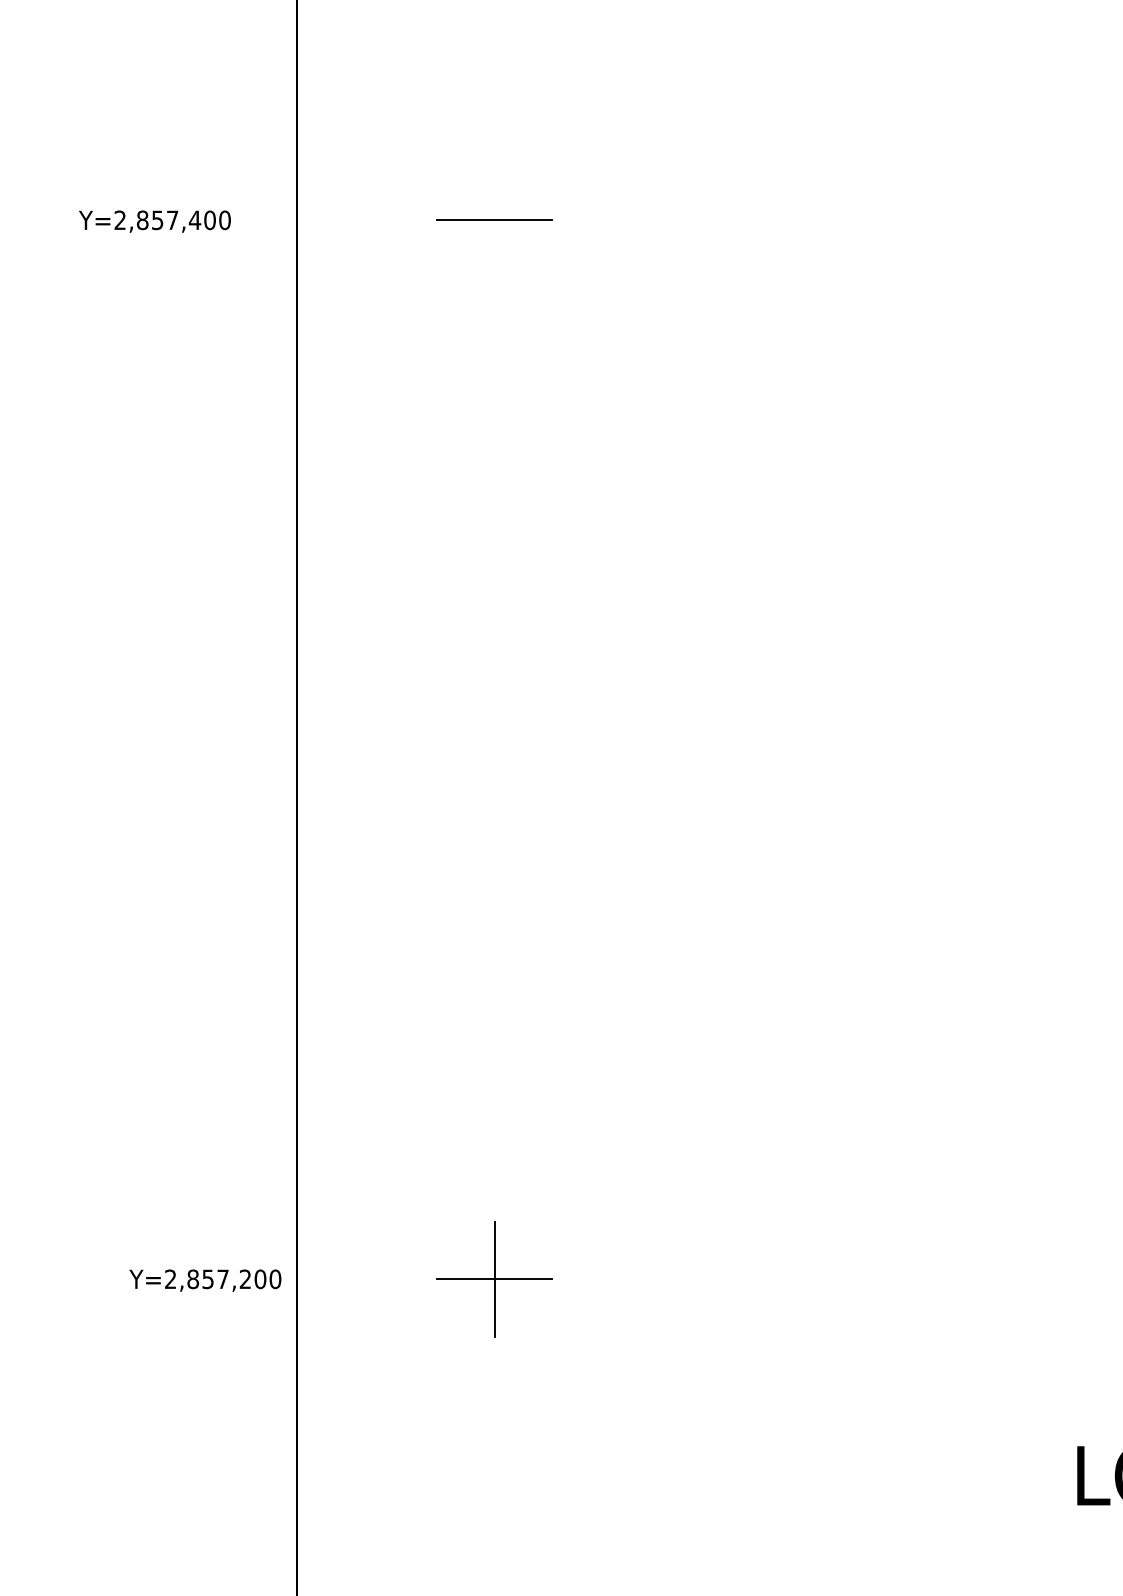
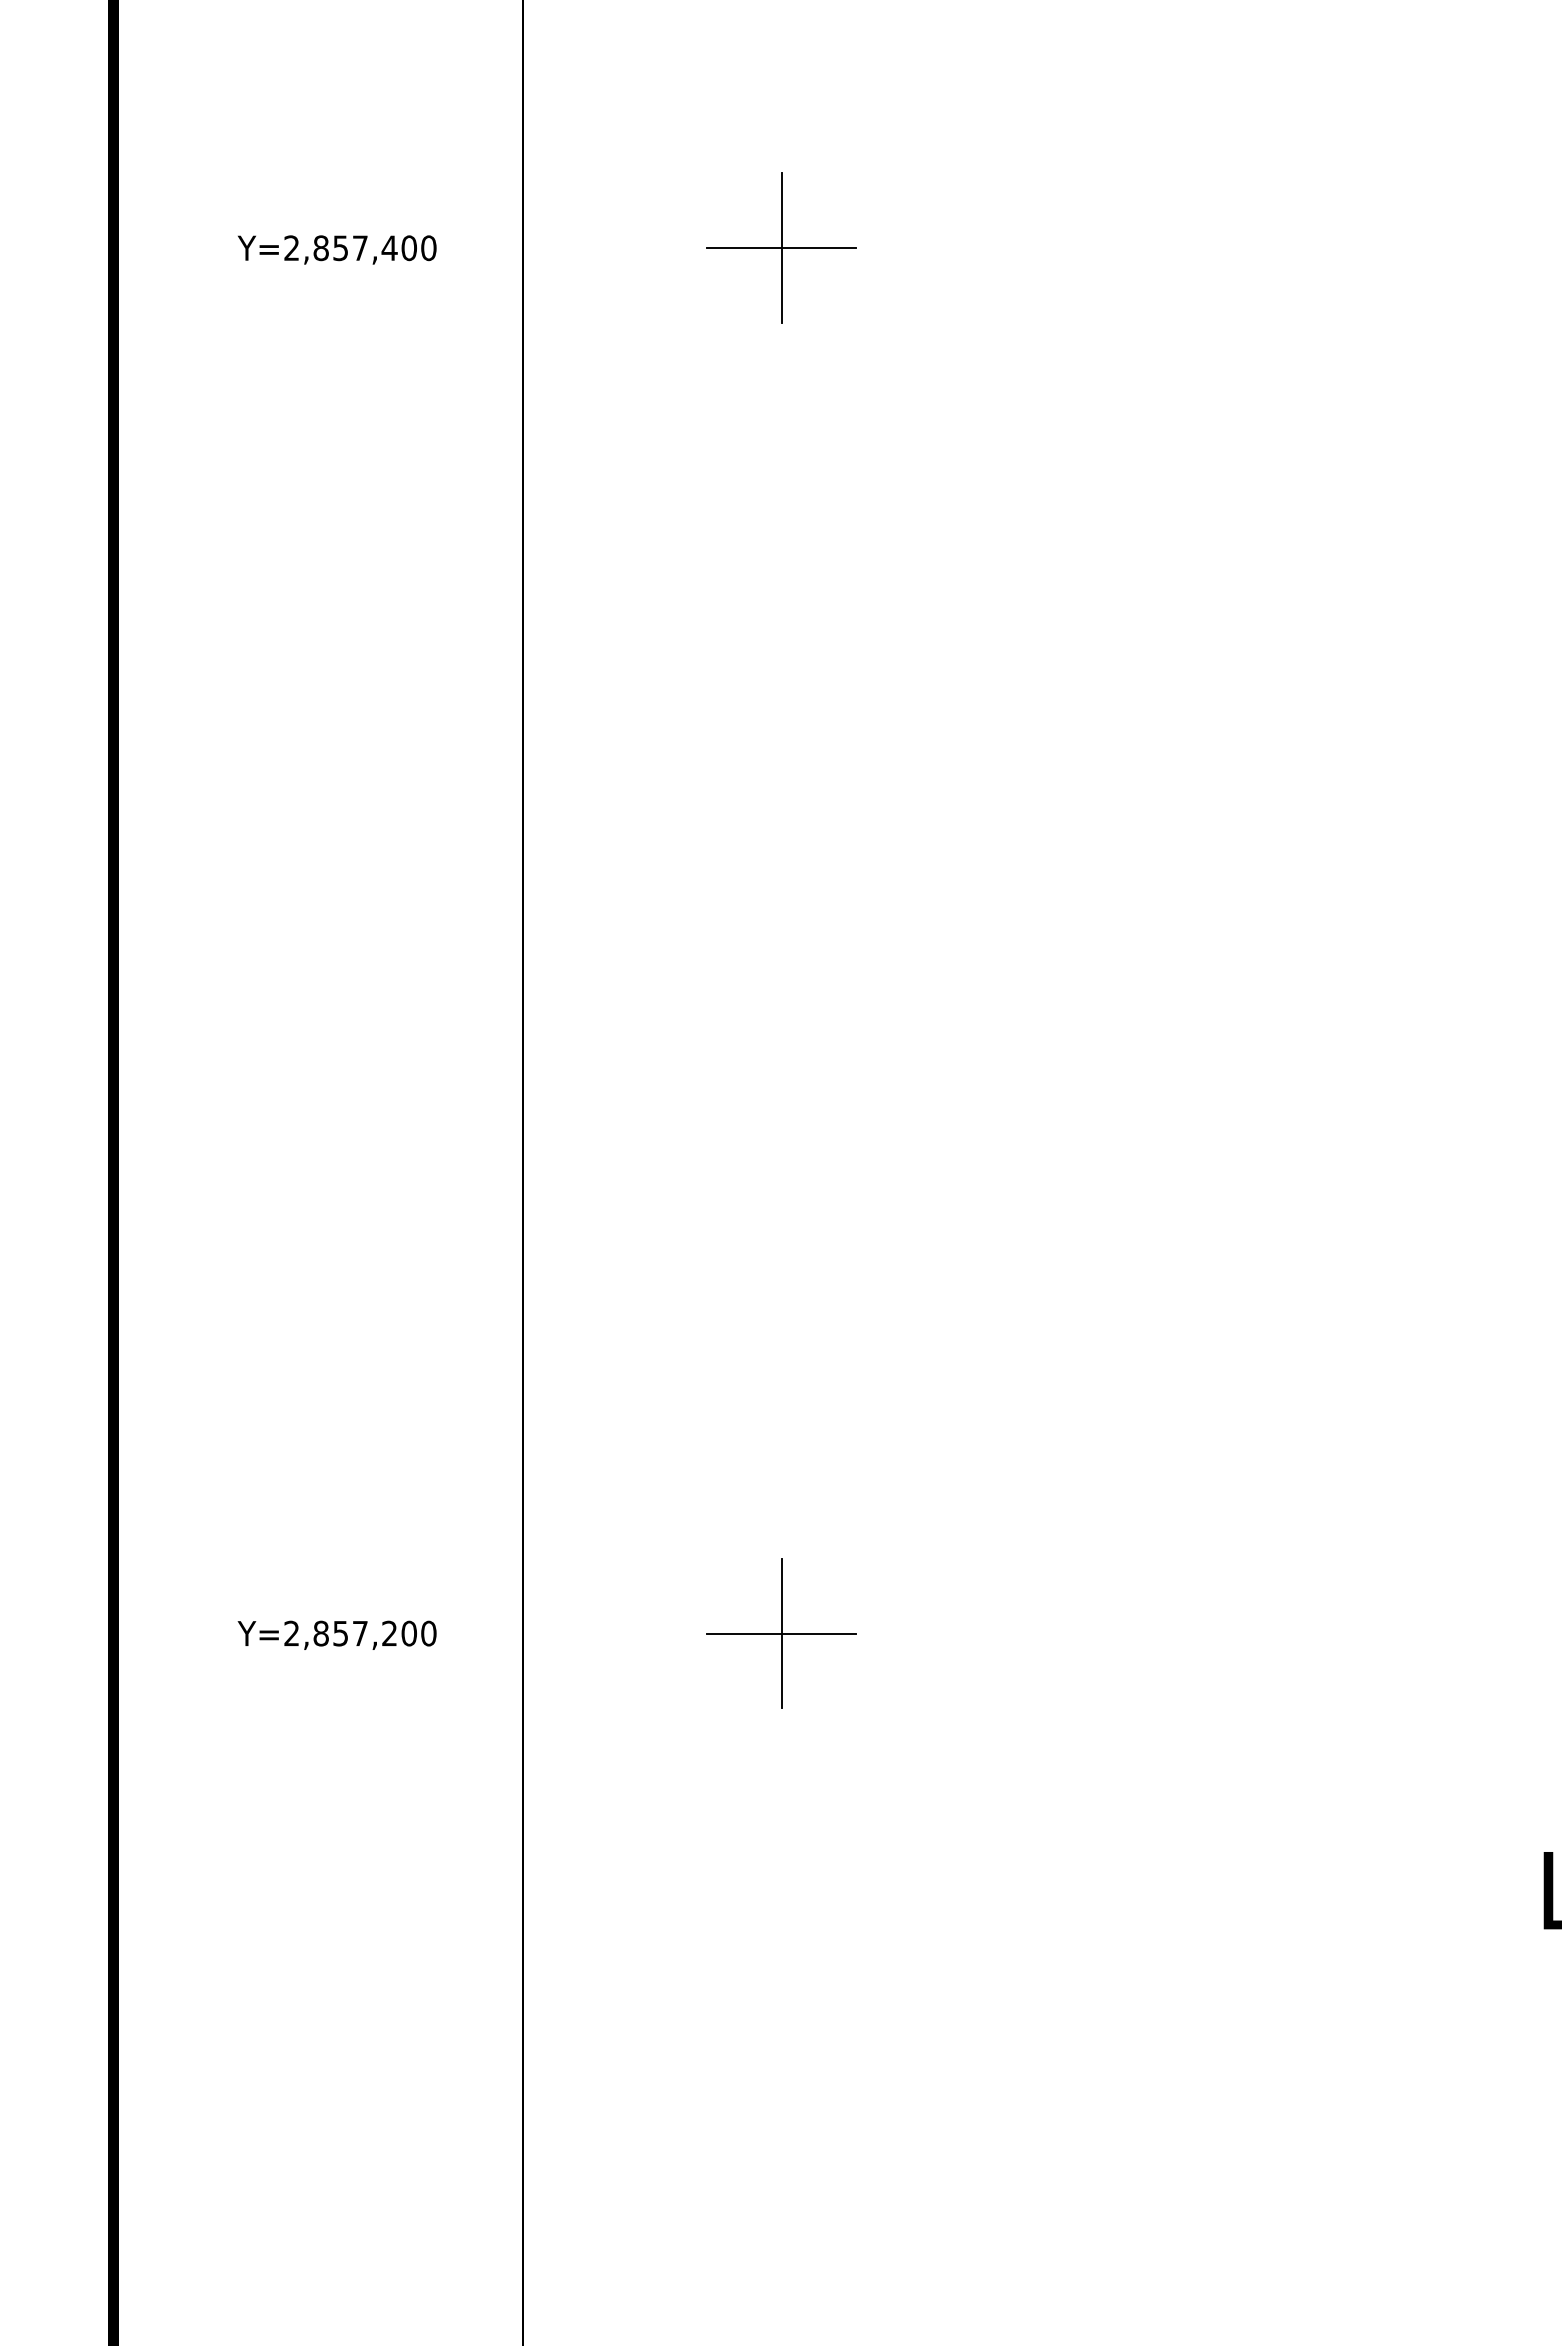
line: (494, 220) -> (781, 248), added
text: (204, 1280) -> (336, 1634), moved

